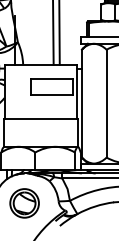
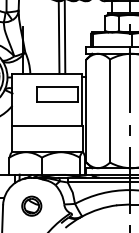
part: (24, 202) -> (31, 205), size x0.7

